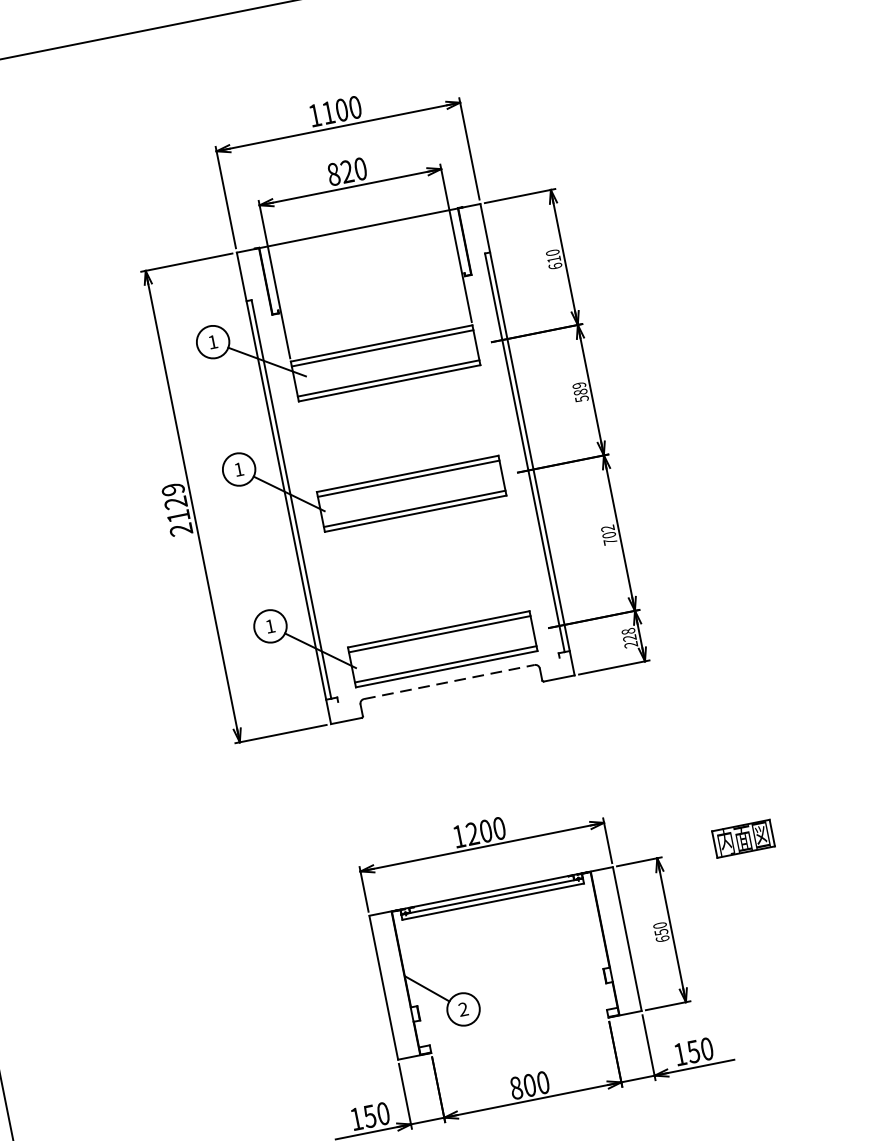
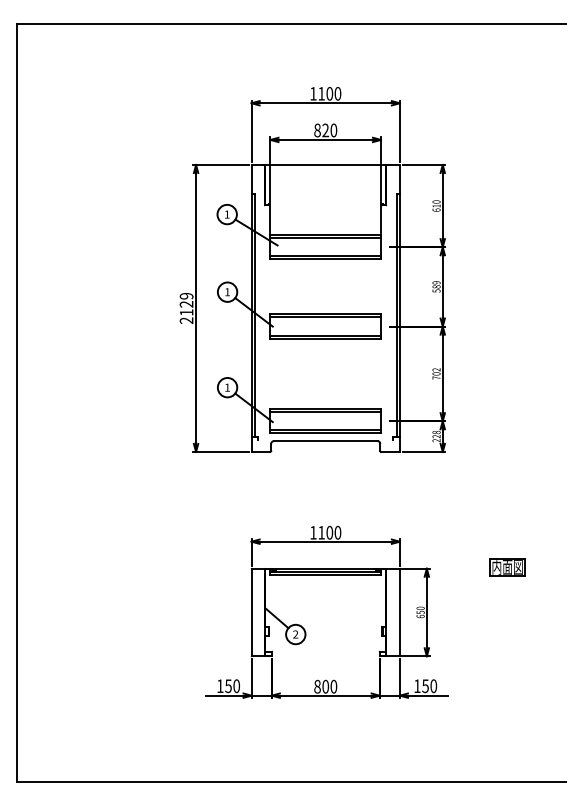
line: (449, 682) -> (325, 441), dashed -> solid
text: (472, 833) -> (321, 532), 1200 -> 1100
part: (743, 839) -> (507, 567), moved

